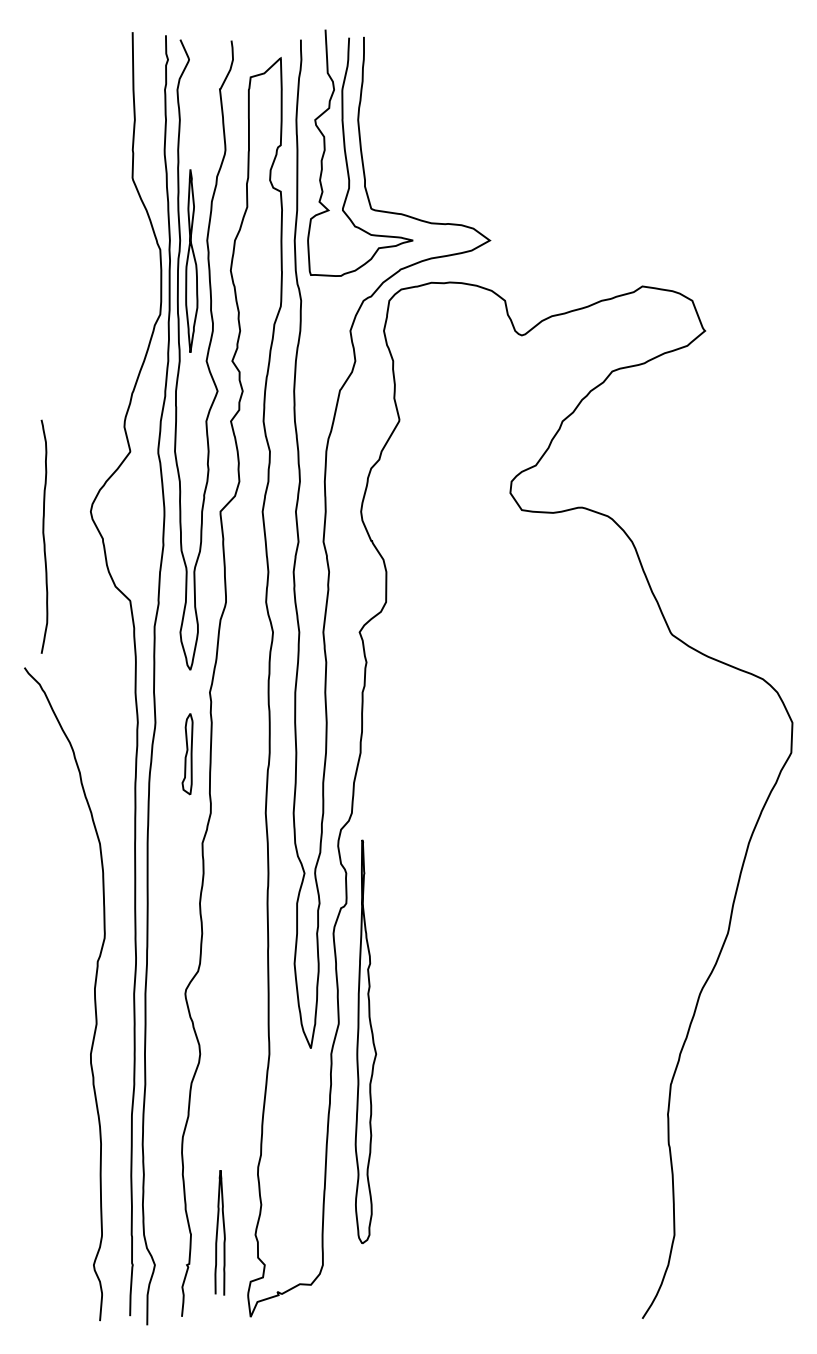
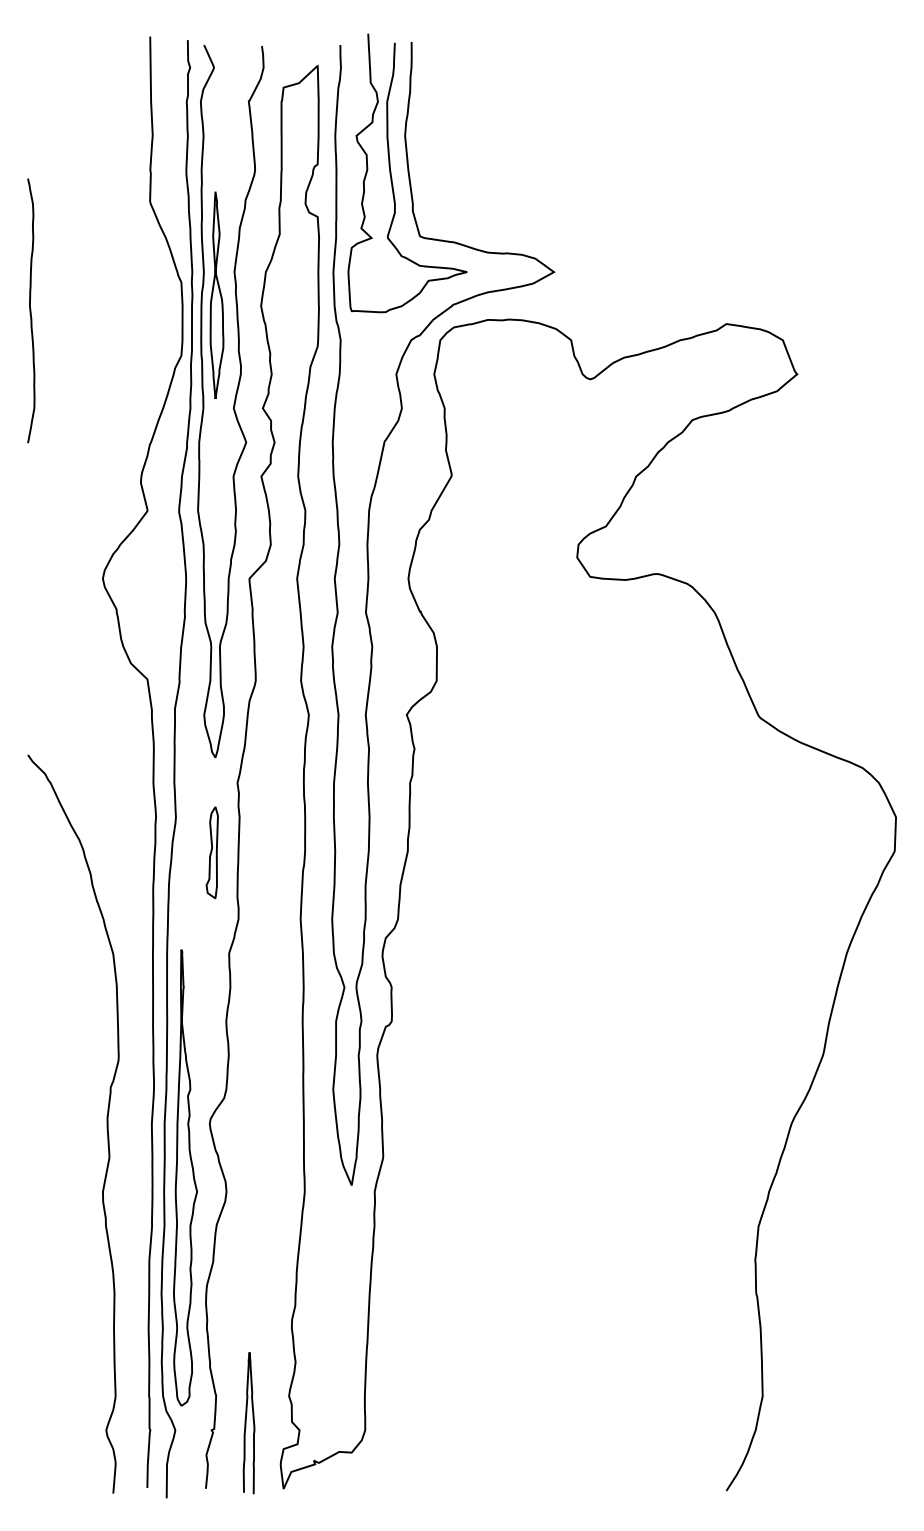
curve: (44, 536) -> (31, 310), moved
part: (365, 1041) -> (185, 1177), moved
curve: (217, 1232) -> (246, 1422), moved

